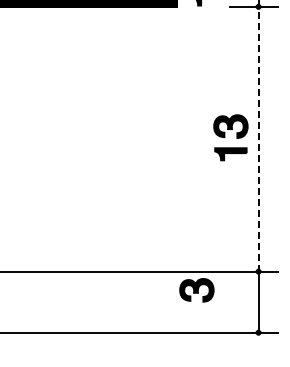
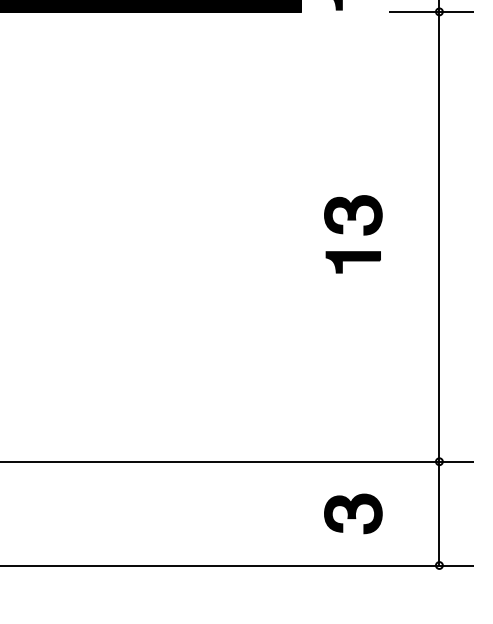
part: (230, 137) -> (352, 233), moved
line: (258, 138) -> (439, 235), dashed -> solid
part: (196, 290) -> (352, 514), moved

